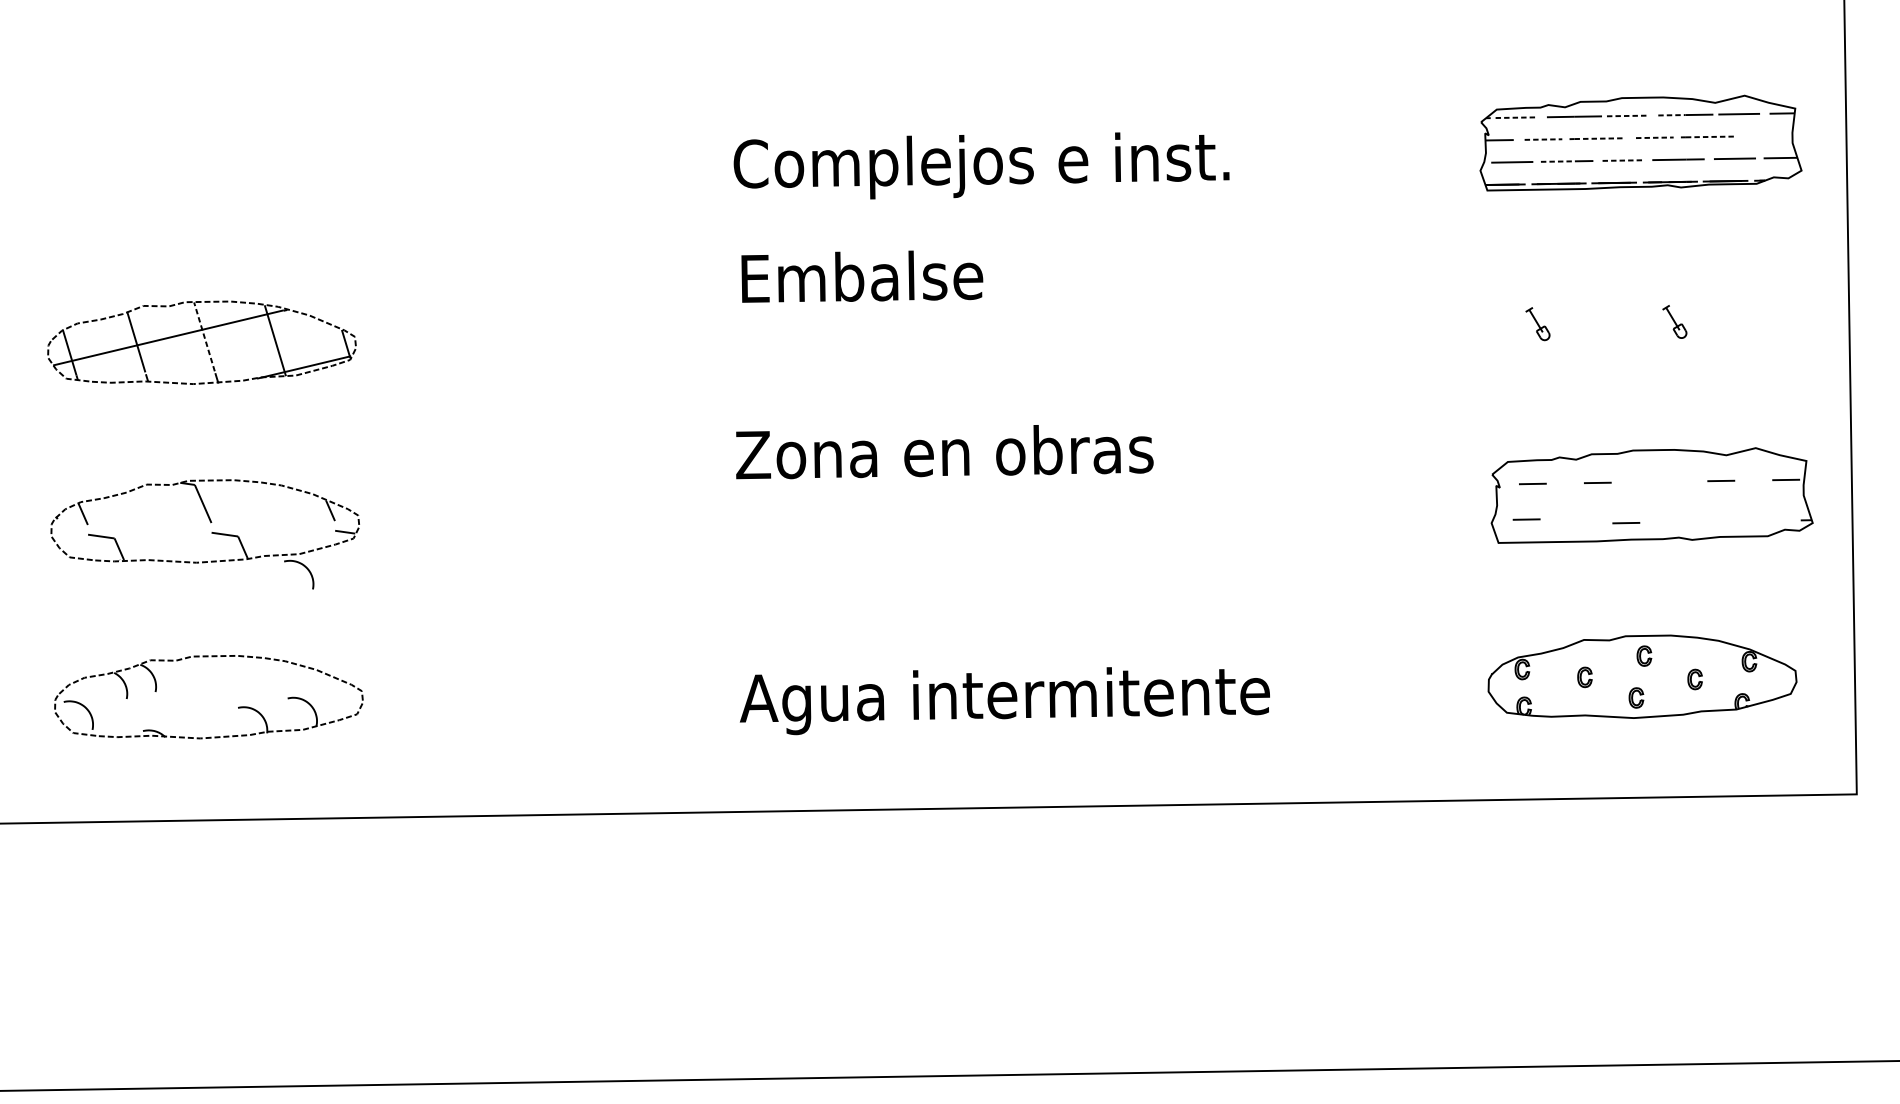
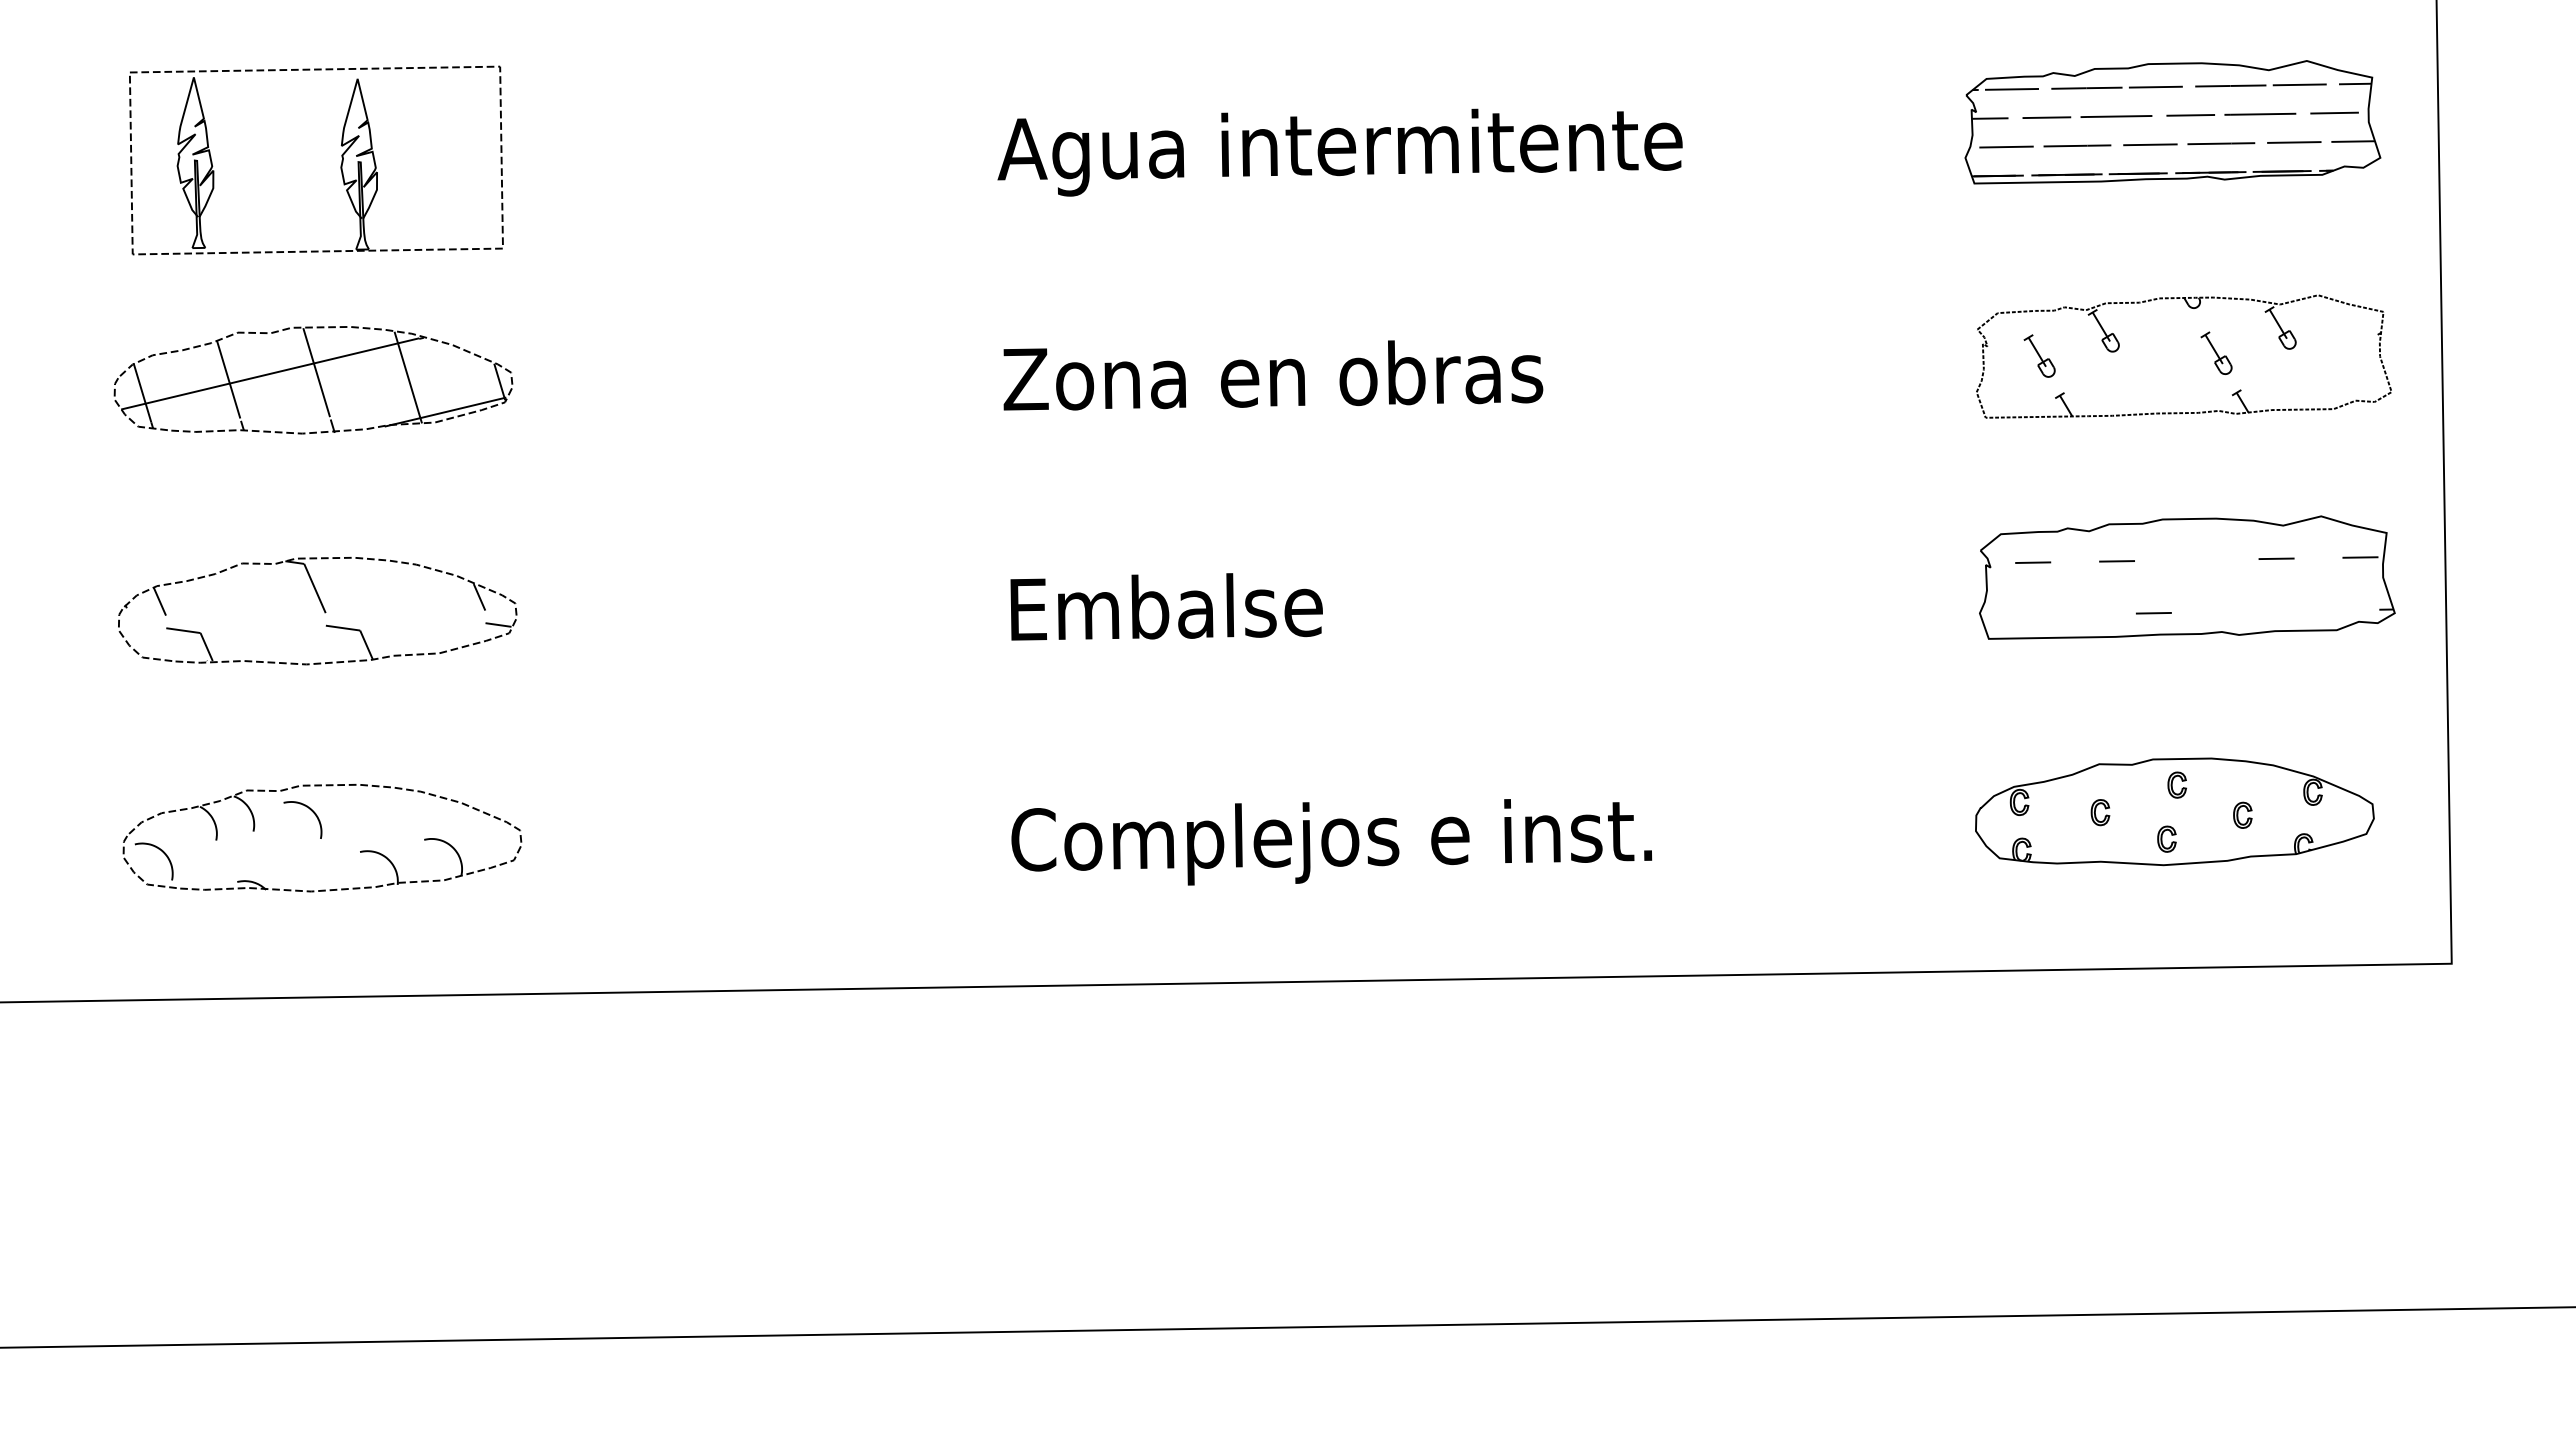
line: (1671, 115) -> (2212, 86), dashed -> solid
line: (1627, 116) -> (2155, 87), dashed -> solid
line: (1516, 117) -> (2011, 89), dashed -> solid
line: (1766, 135) -> (2334, 112), added
line: (1655, 137) -> (2191, 115), dashed -> solid
line: (1711, 137) -> (2263, 114), dashed -> solid
line: (1599, 138) -> (2119, 116), dashed -> solid
line: (1543, 139) -> (2047, 117), dashed -> solid
line: (1623, 160) -> (2150, 144), dashed -> solid
line: (1557, 161) -> (2065, 146), dashed -> solid
text: (996, 166) -> (1339, 152), Complejos e inst. -> Agua intermitente
part: (222, 176) -> (340, 165), added
text: (862, 276) -> (1166, 606), moved
part: (1654, 287) -> (2190, 308), added
line: (204, 336) -> (316, 372), dashed -> solid
text: (944, 452) -> (1273, 375), moved
line: (1526, 519) -> (2025, 608), removed
curve: (304, 567) -> (310, 810), moved
text: (1004, 701) -> (1350, 843), Agua intermitente -> Complejos e inst.

